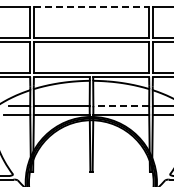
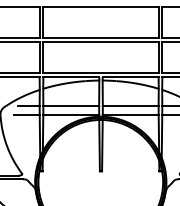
line: (91, 6) -> (100, 6), dashed -> solid
line: (121, 105) -> (130, 105), dashed -> solid

